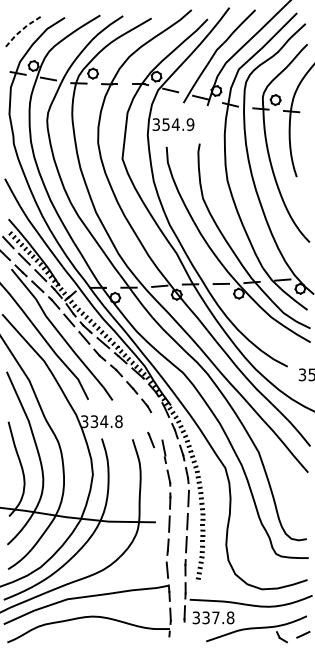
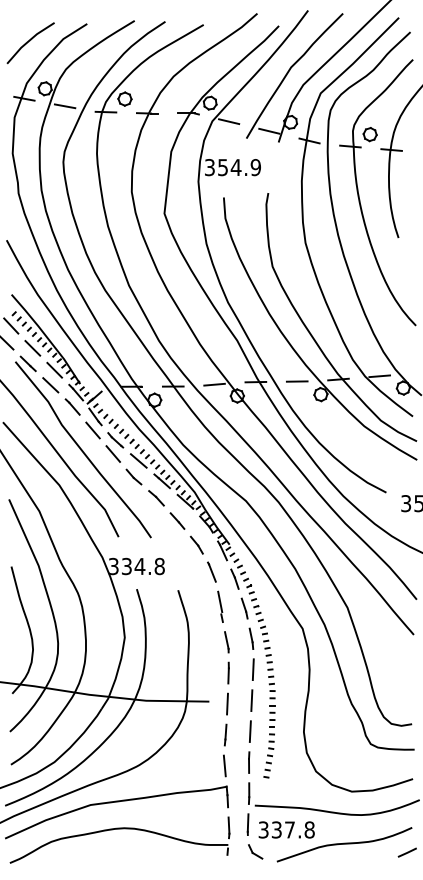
line: (21, 30) -> (28, 41), dashed -> solid
line: (150, 439) -> (211, 571), moved
part: (281, 636) -> (255, 851), moved

